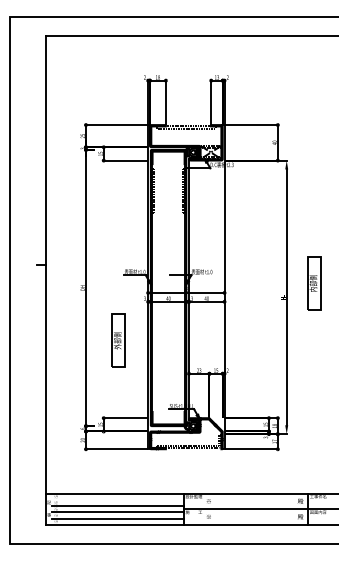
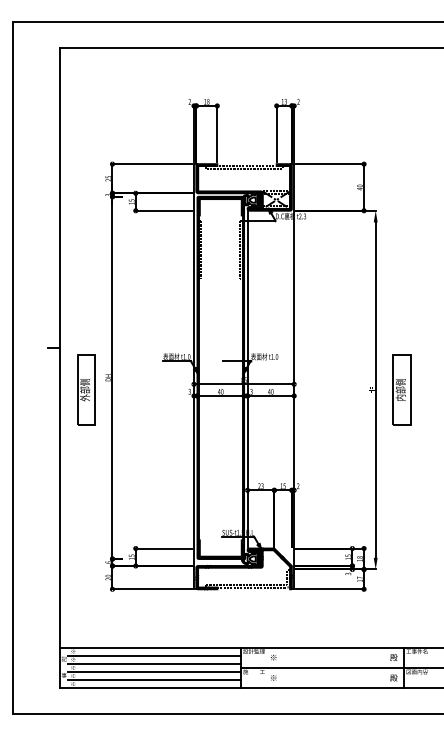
part: (314, 283) -> (401, 389), moved
part: (118, 340) -> (86, 389), moved
line: (118, 499) -> (154, 655), added

